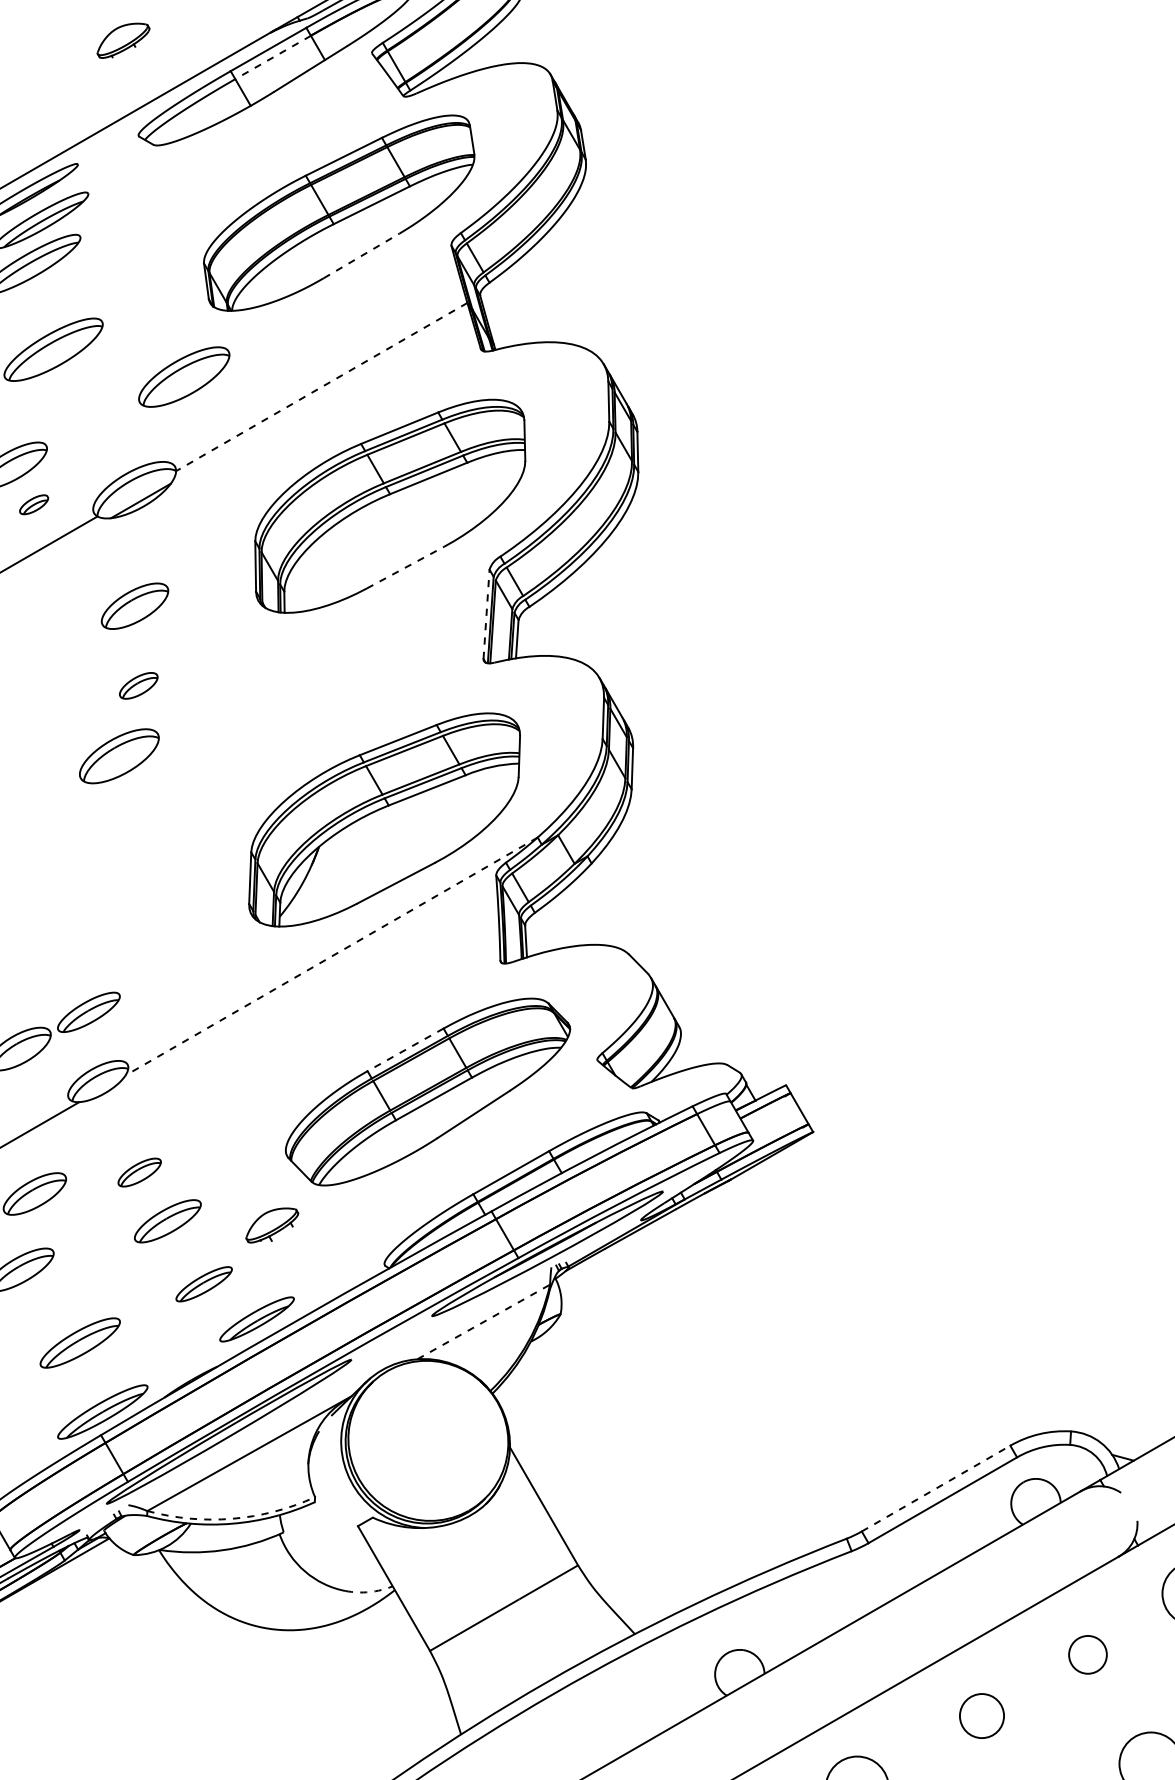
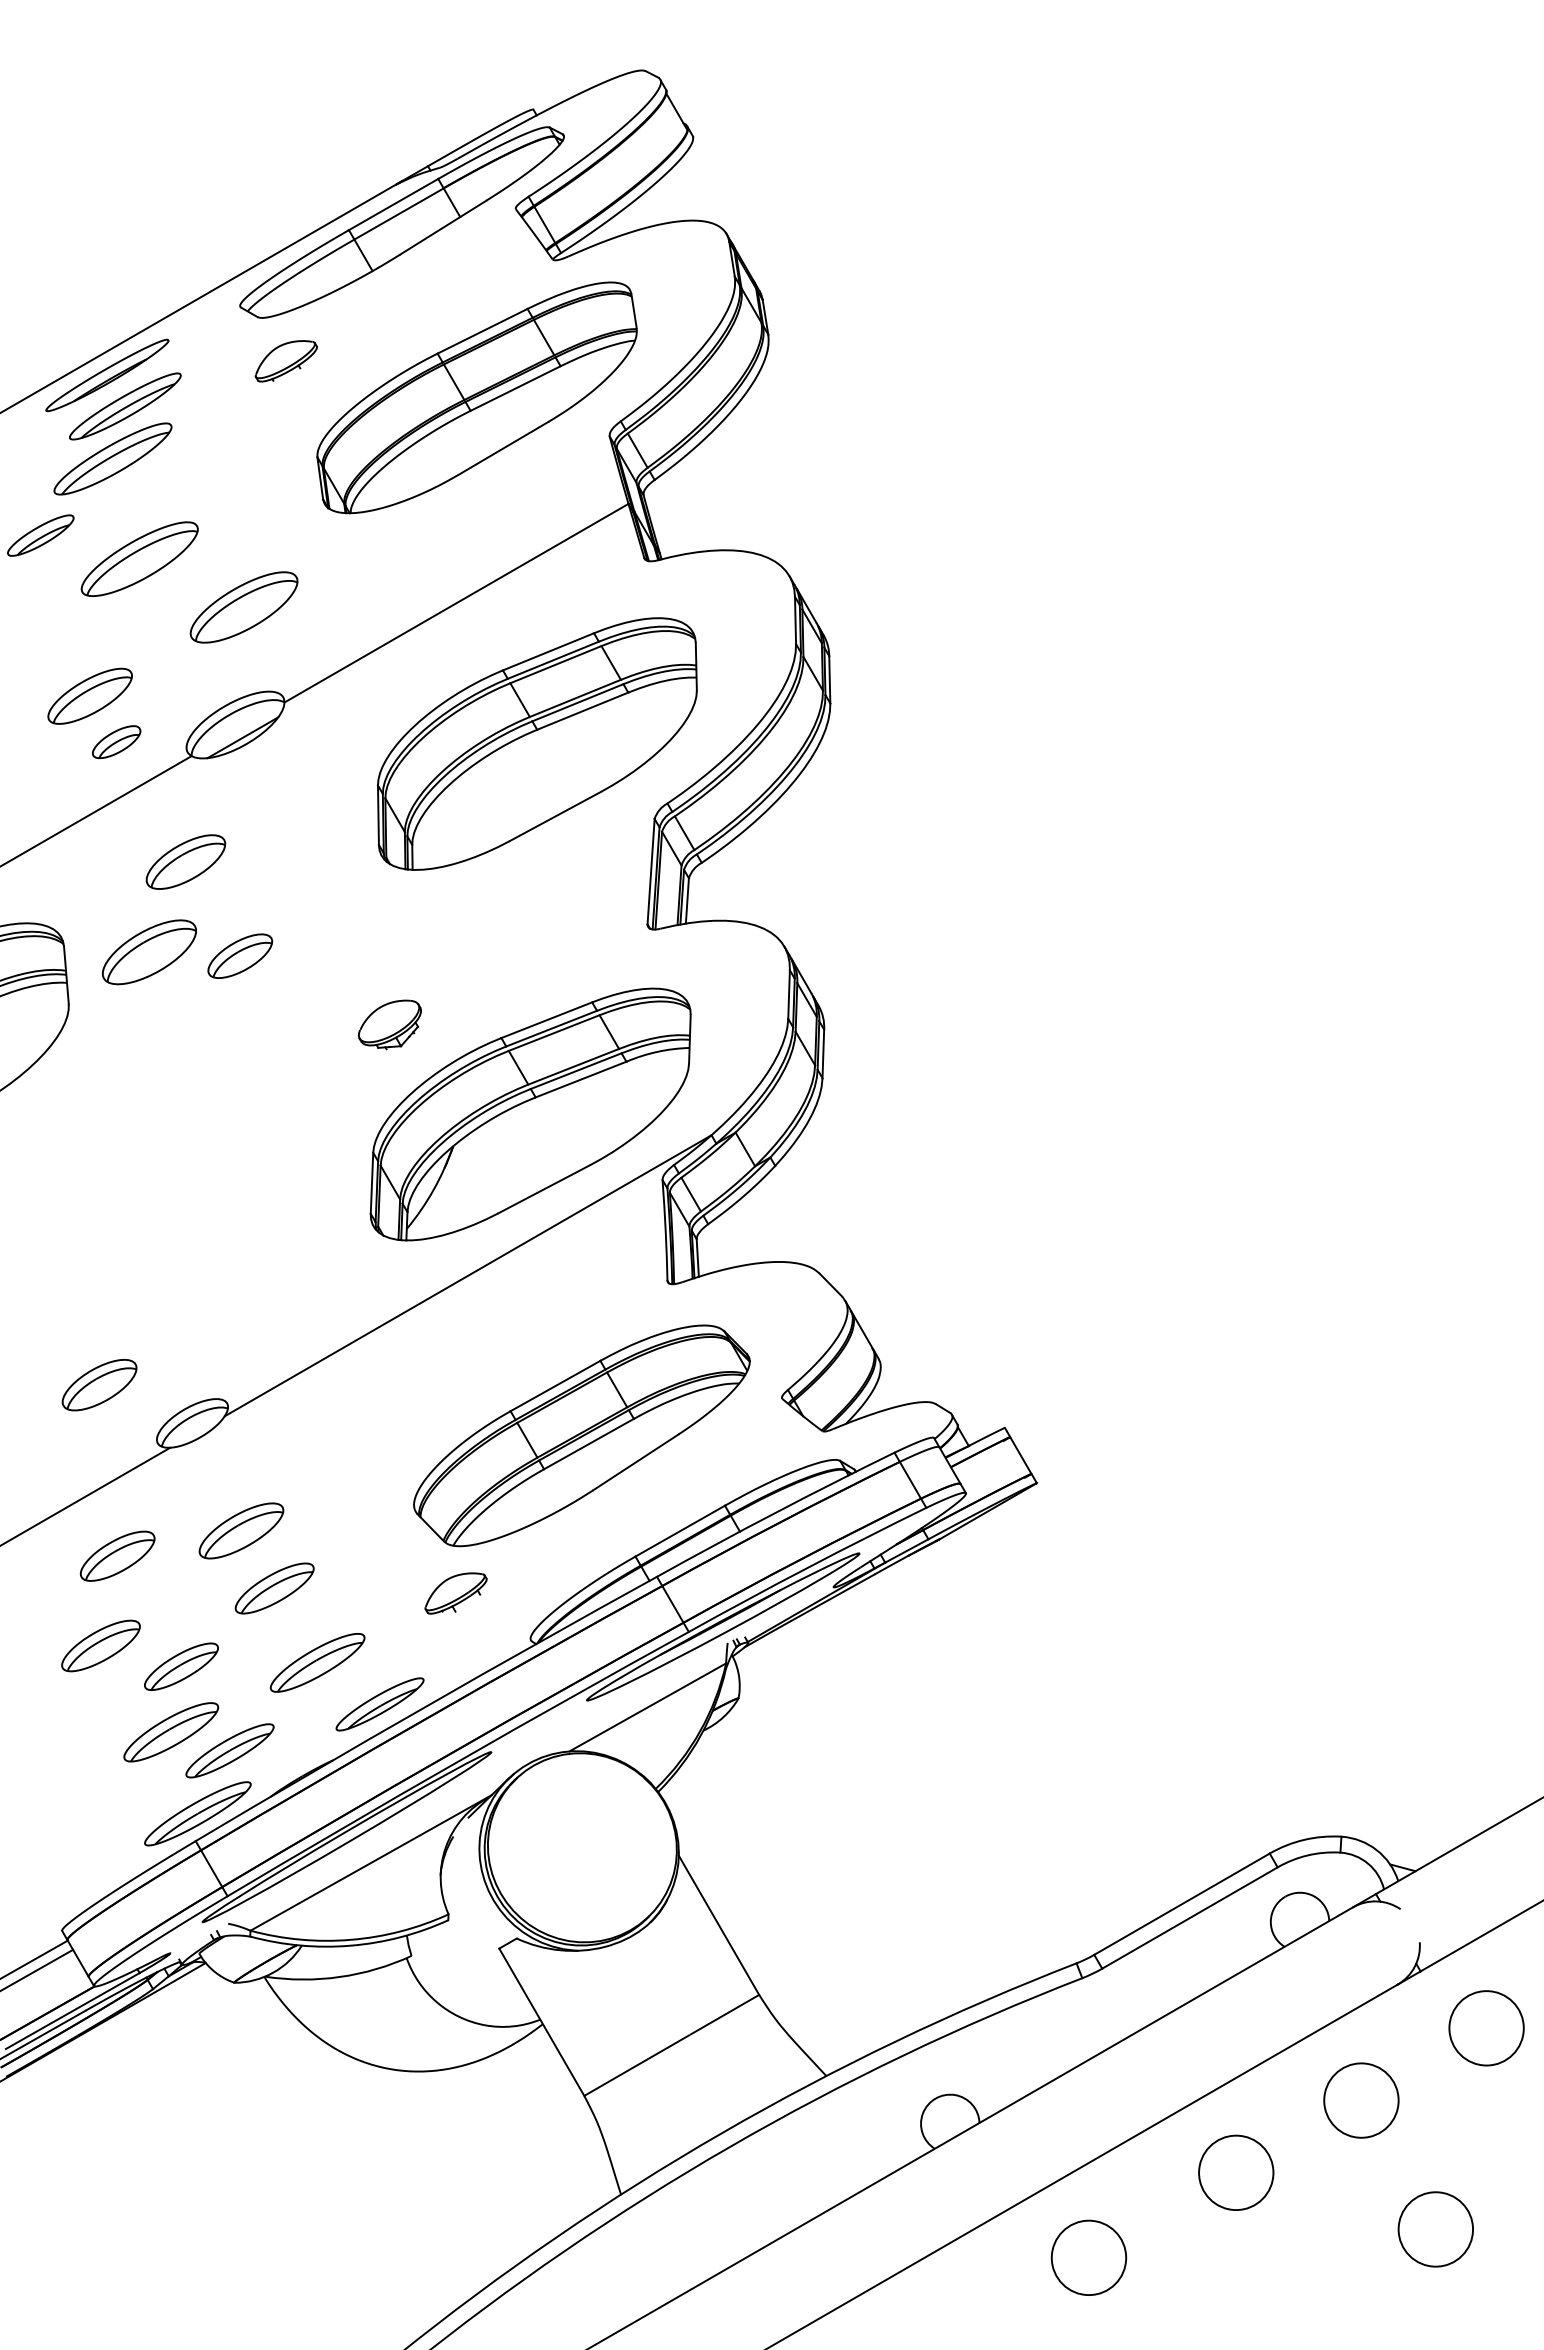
part: (122, 40) -> (285, 361), moved
line: (272, 57) -> (398, 214), dashed -> solid
line: (361, 256) -> (503, 448), dashed -> solid
part: (183, 377) -> (243, 607), moved
line: (321, 387) -> (456, 603), dashed -> solid
part: (33, 504) -> (116, 742), size x1.43
line: (405, 567) -> (555, 816), dashed -> solid
part: (134, 605) -> (185, 861), moved
line: (486, 614) -> (651, 871), dashed -> solid
part: (138, 685) -> (240, 955), size x1.43
part: (265, 743) -> (389, 1024), added
part: (119, 756) -> (149, 952), moved
line: (331, 957) -> (467, 1276), dashed -> solid
part: (88, 1012) -> (181, 1666), moved
line: (405, 1050) -> (555, 1386), dashed -> solid
part: (139, 1172) -> (241, 1530), size x1.67
part: (271, 1225) -> (455, 1593), moved
part: (204, 1283) -> (317, 1662), size x1.43
line: (483, 1322) -> (647, 1707), dashed -> solid
part: (129, 1358) -> (229, 1750), added
line: (936, 1487) -> (1182, 1903), dashed -> solid
arc: (232, 1518) -> (351, 1939), dashed -> solid
arc: (369, 1592) -> (512, 2026), dashed -> solid
circle: (1088, 1654) -> (1361, 2100), size x1.67
circle: (982, 1715) -> (1236, 2172), size x1.43

